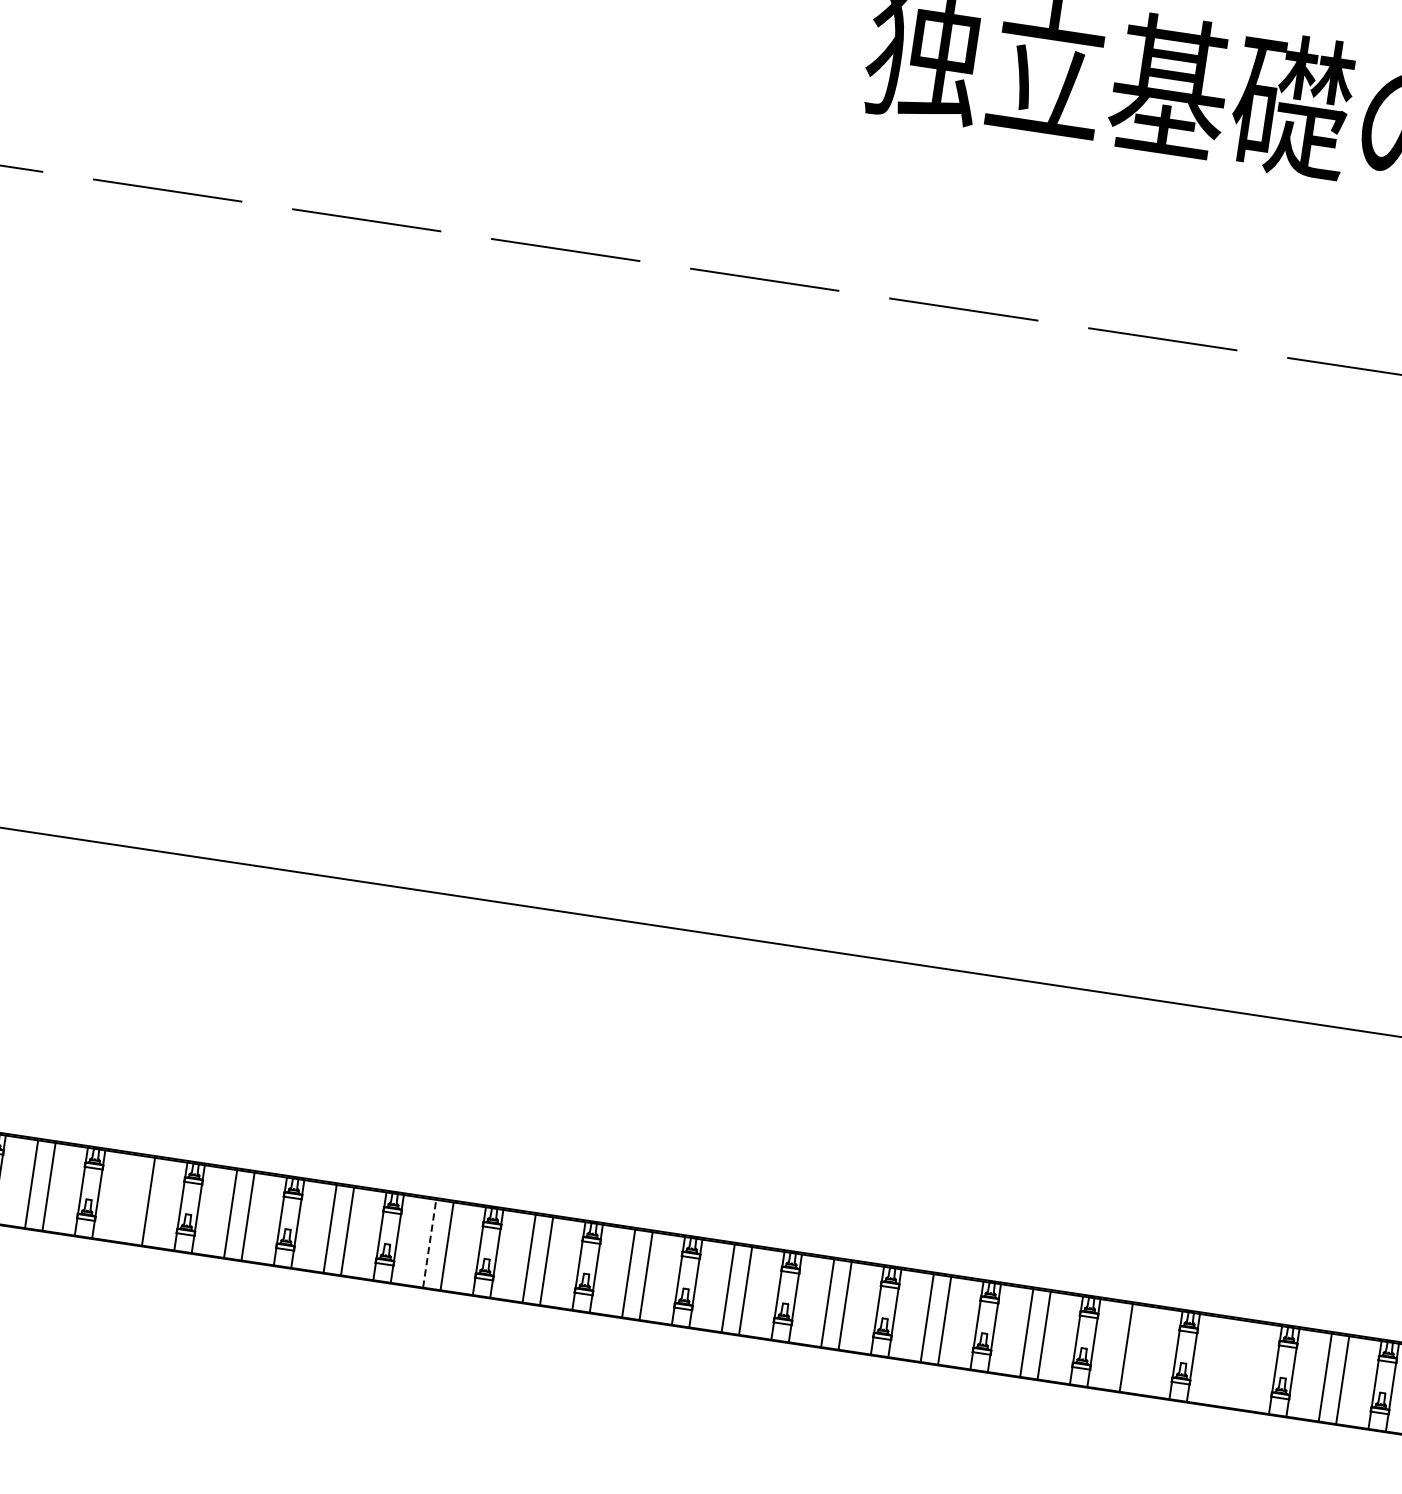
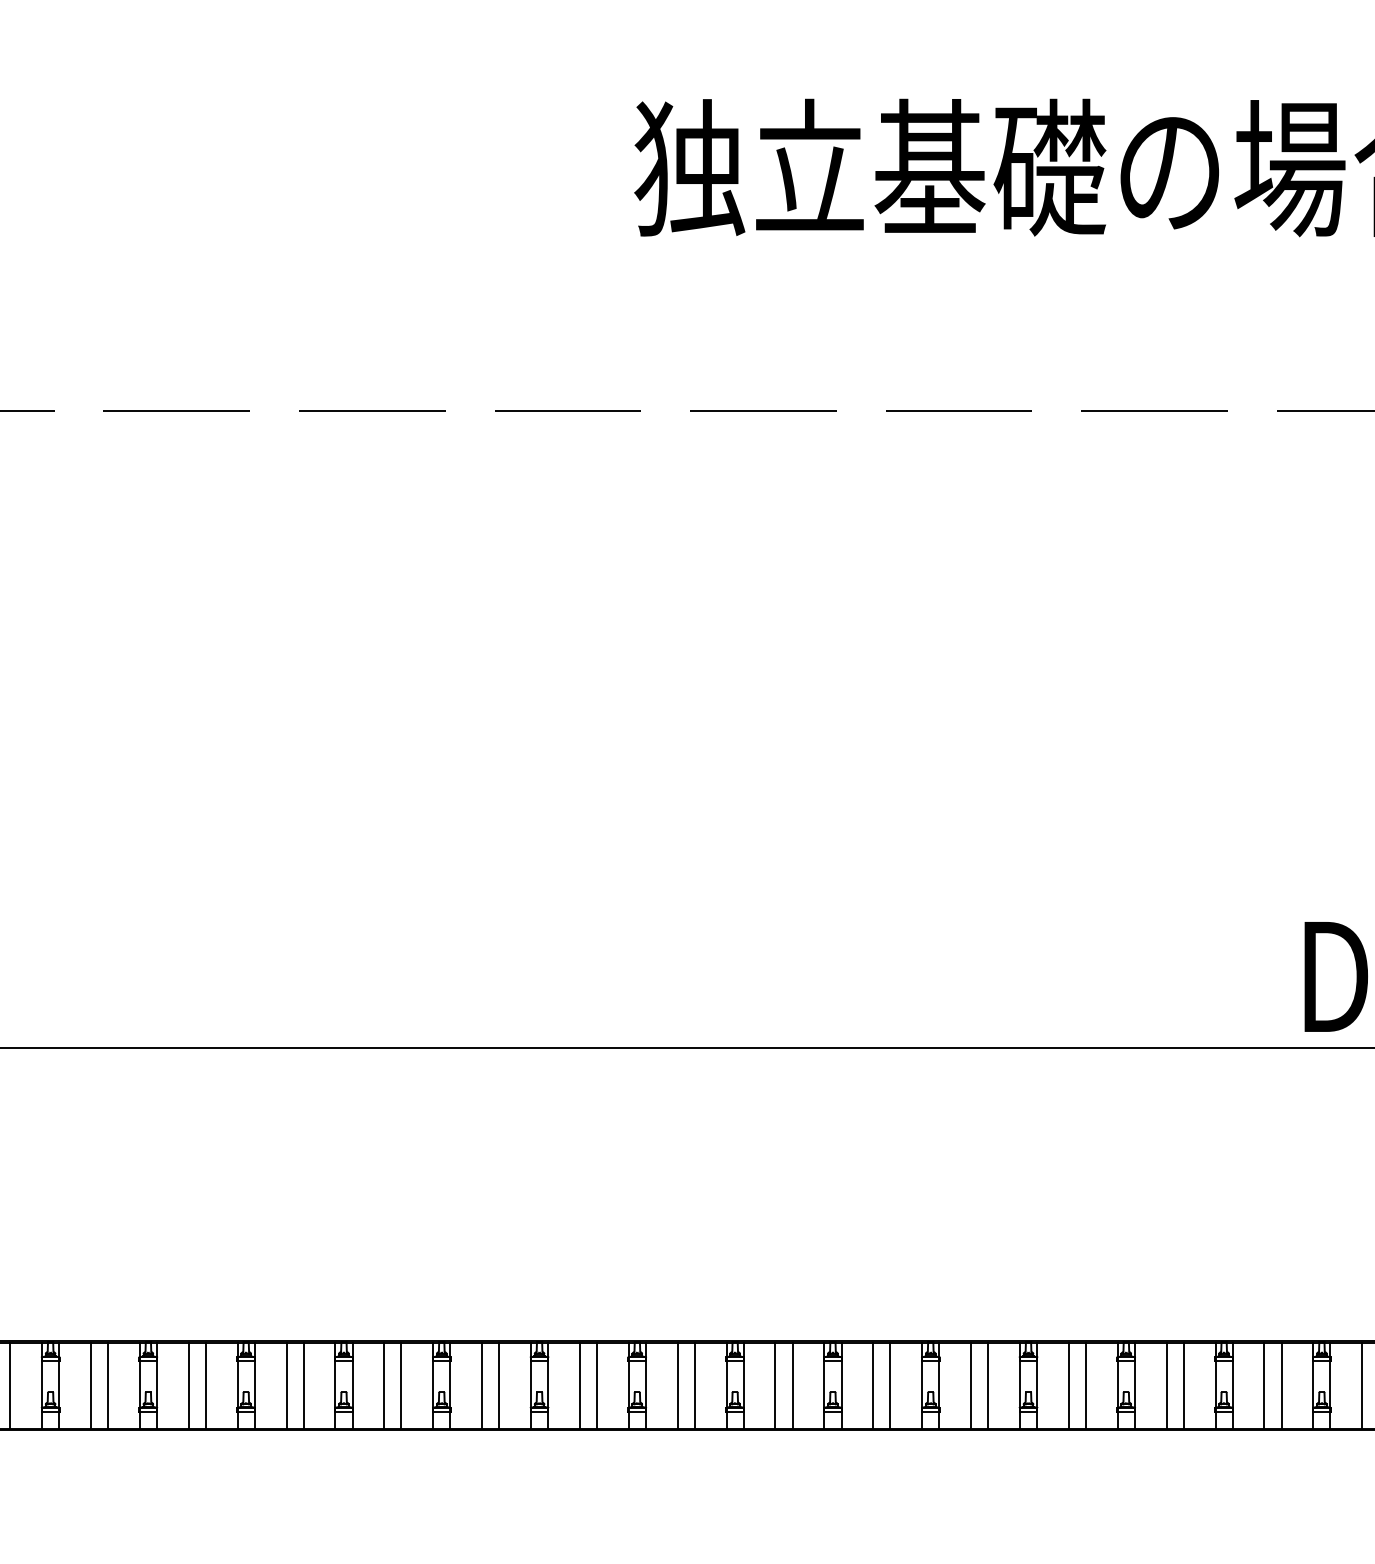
line: (130, 1198) -> (90, 1385), added
line: (429, 1243) -> (384, 1385), dashed -> solid
line: (1143, 1350) -> (1085, 1385), added
line: (1225, 1362) -> (1166, 1385), added
line: (1242, 1364) -> (1183, 1385), added

